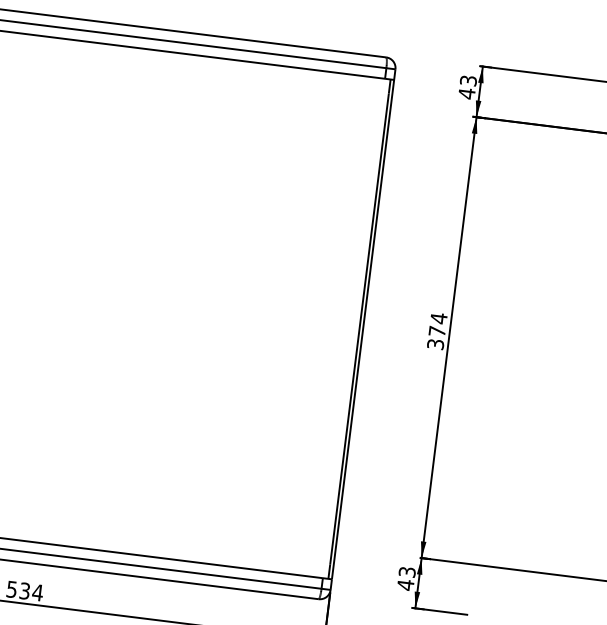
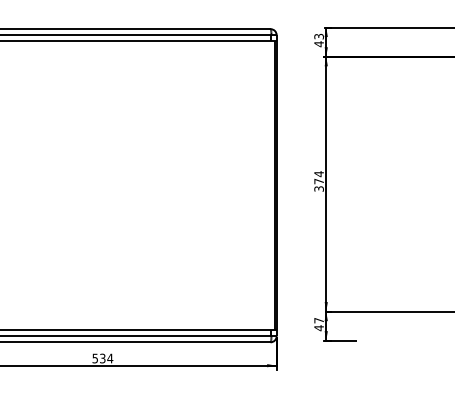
text: (406, 571) -> (318, 320), 43 -> 47

